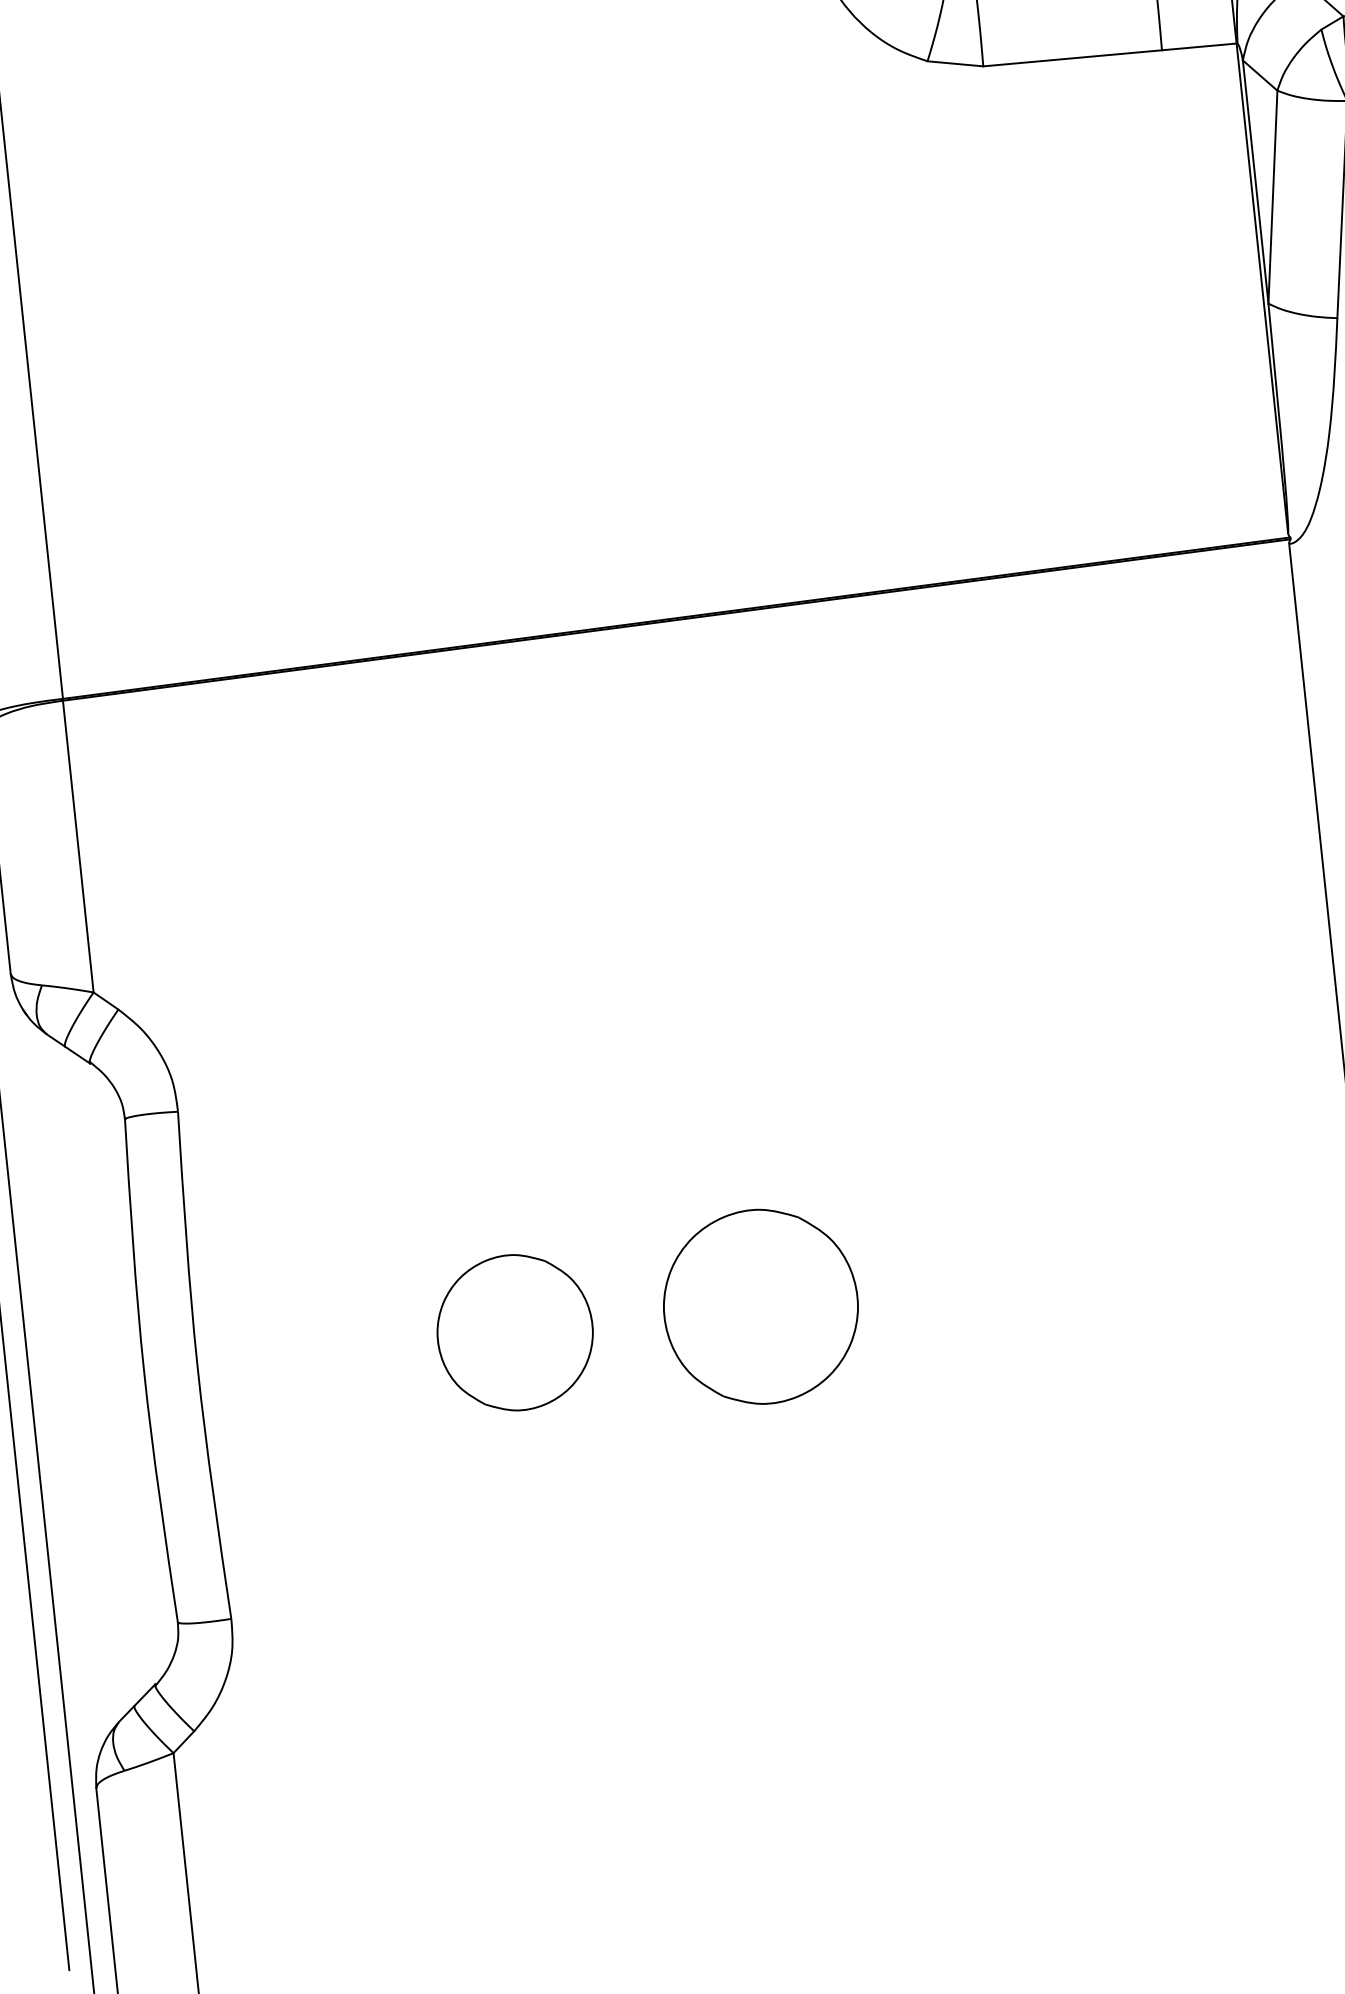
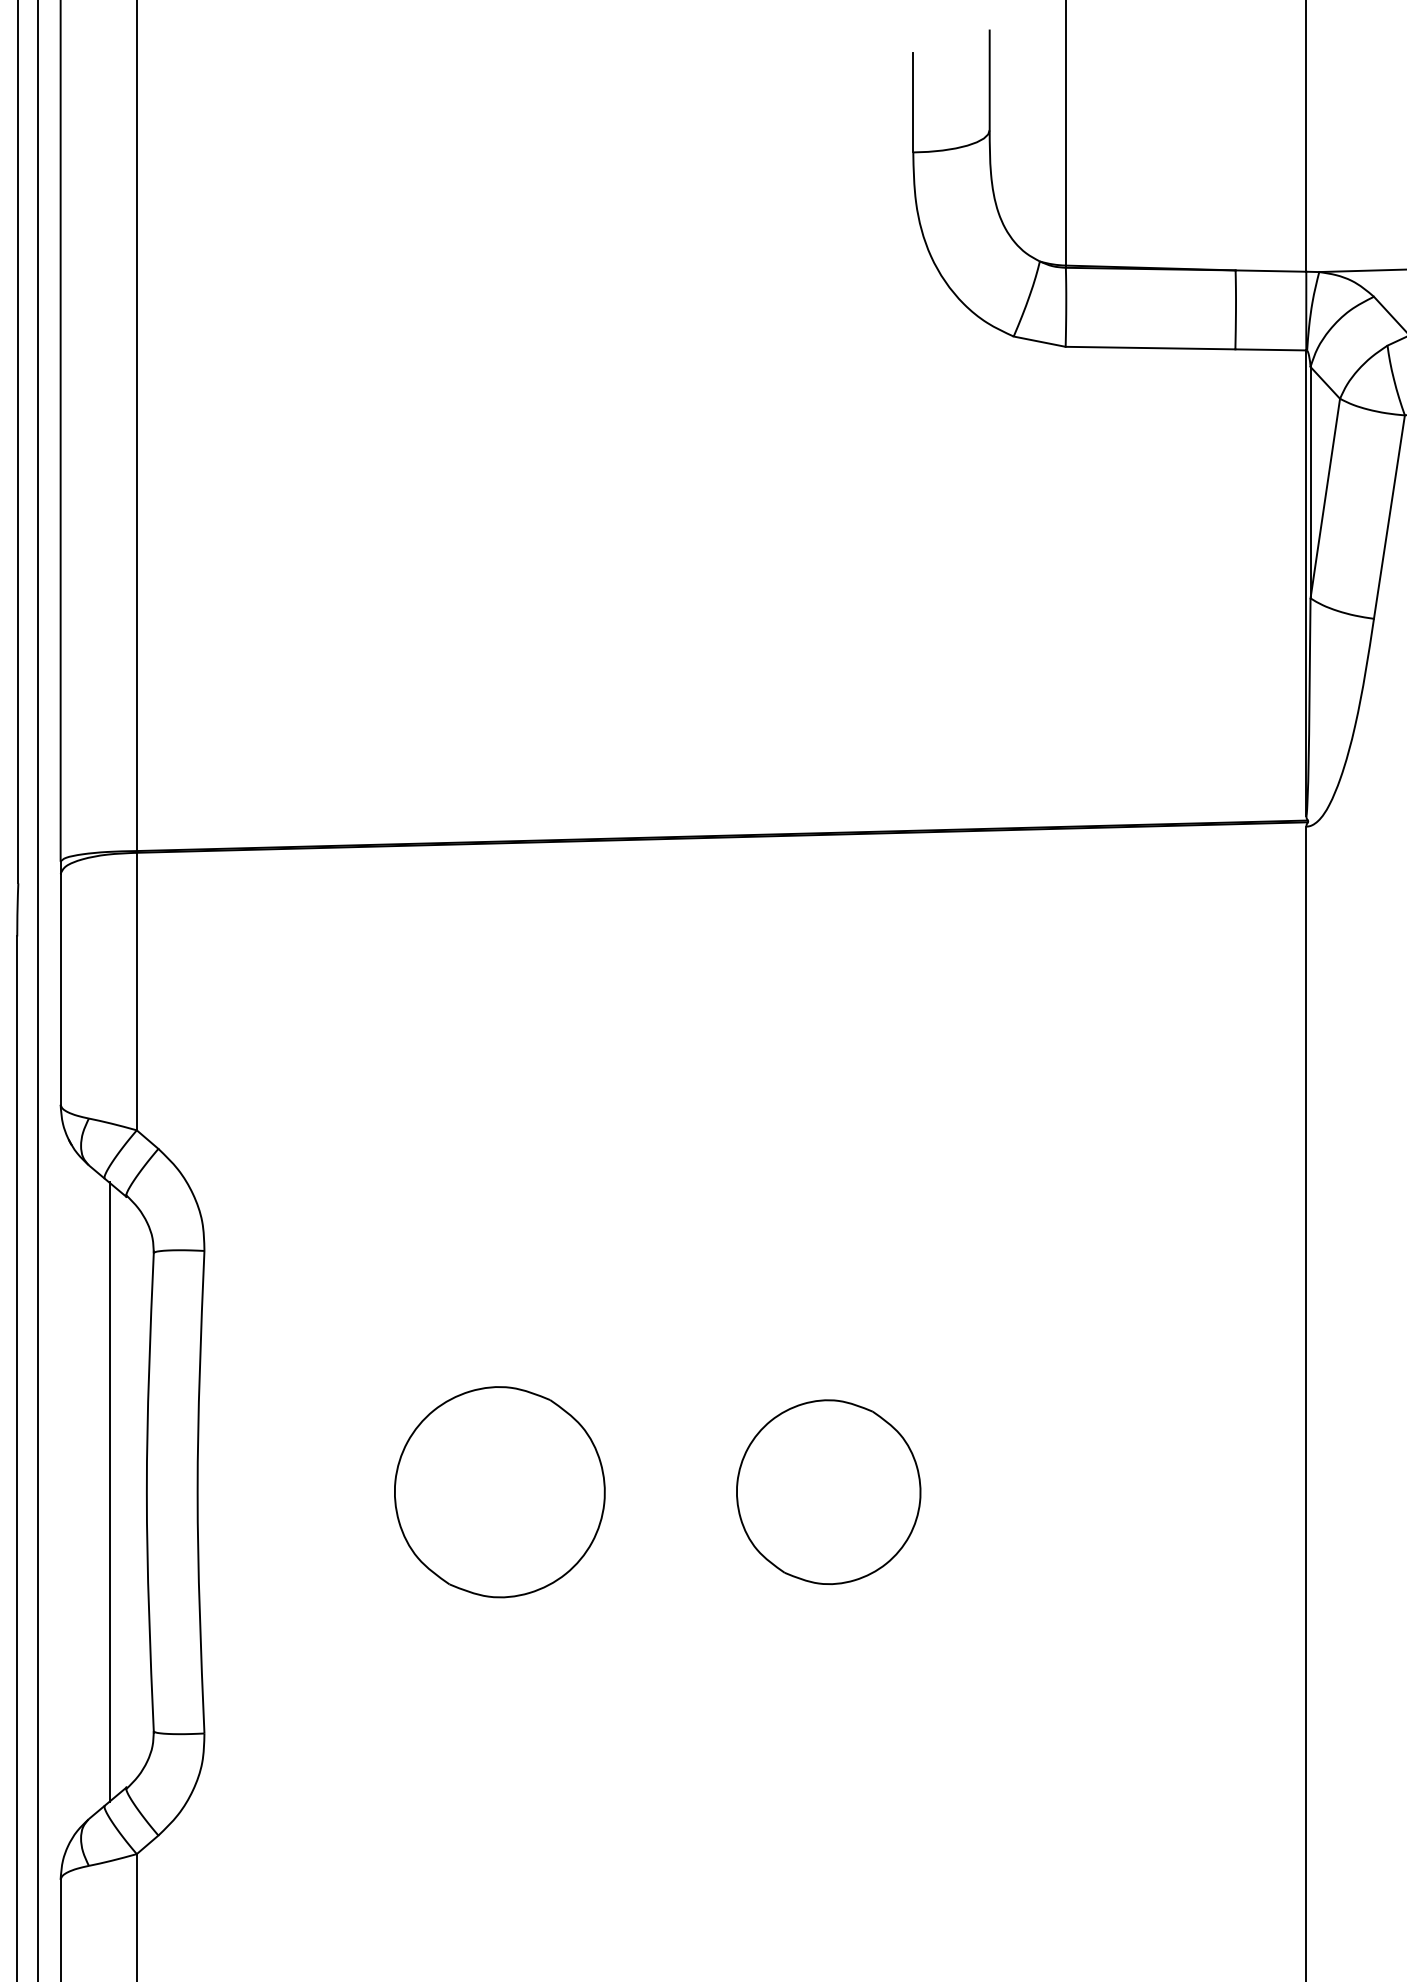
part: (760, 1306) -> (828, 1491), moved
part: (514, 1333) -> (499, 1492), size x1.43
line: (104, 1375) -> (109, 1491), added

